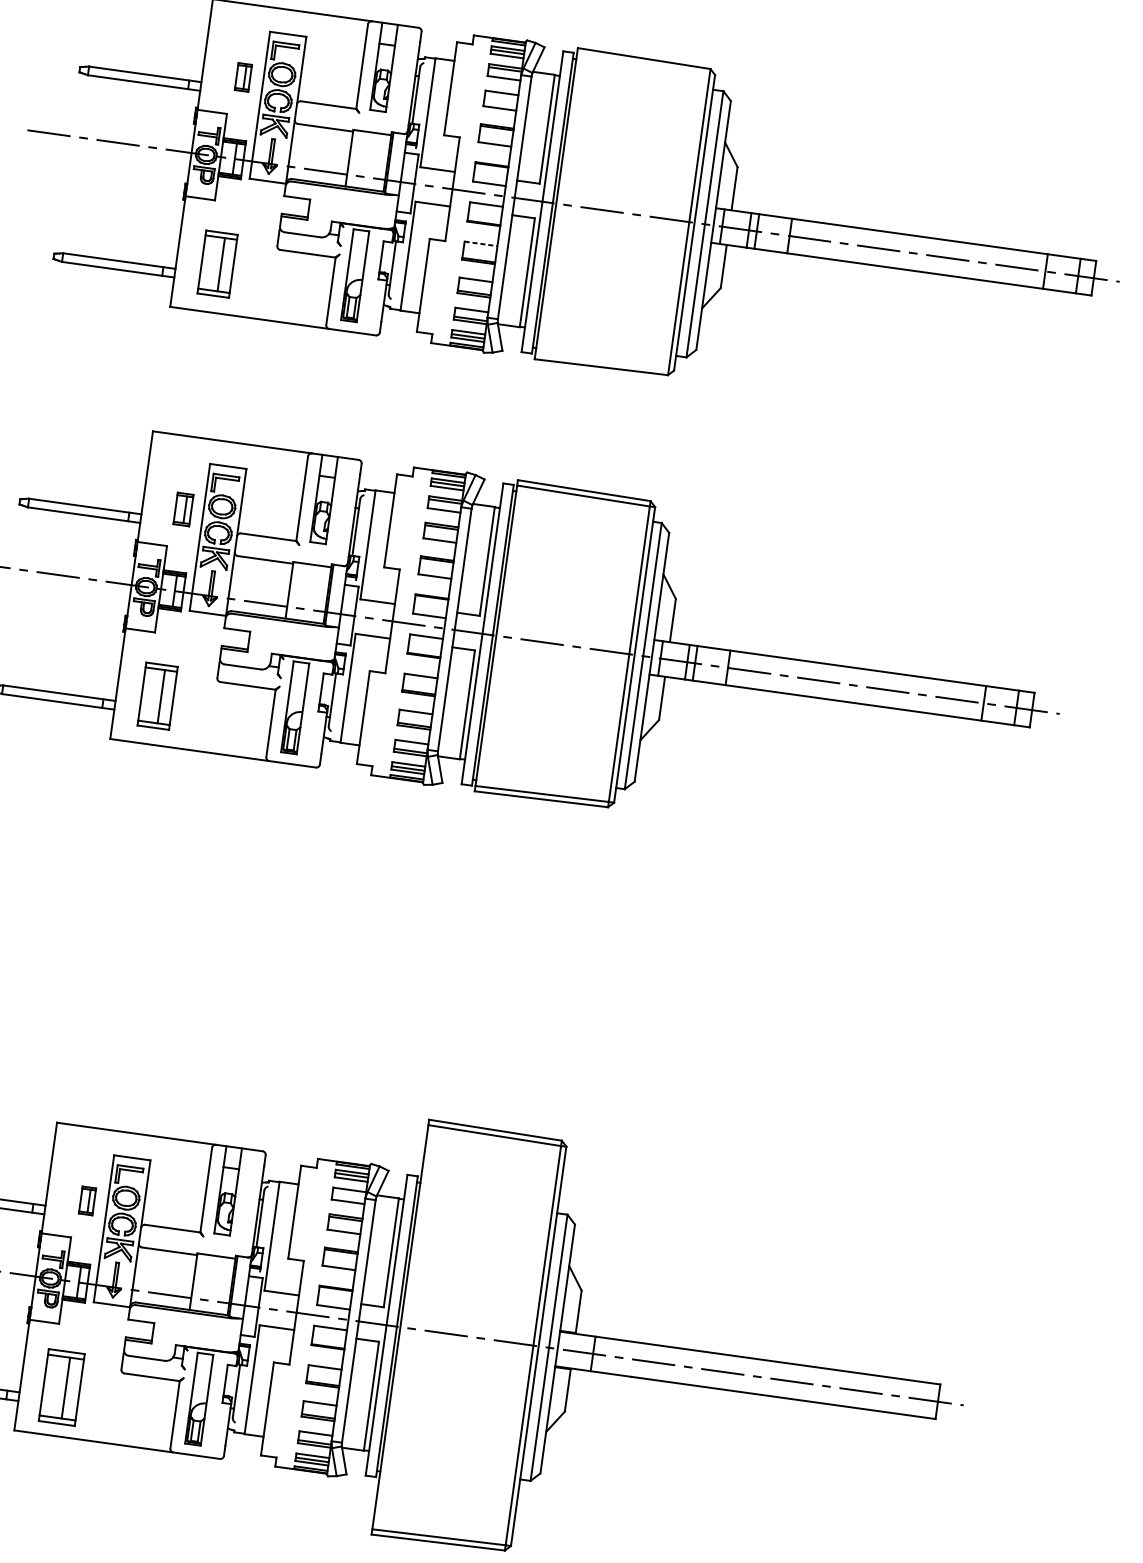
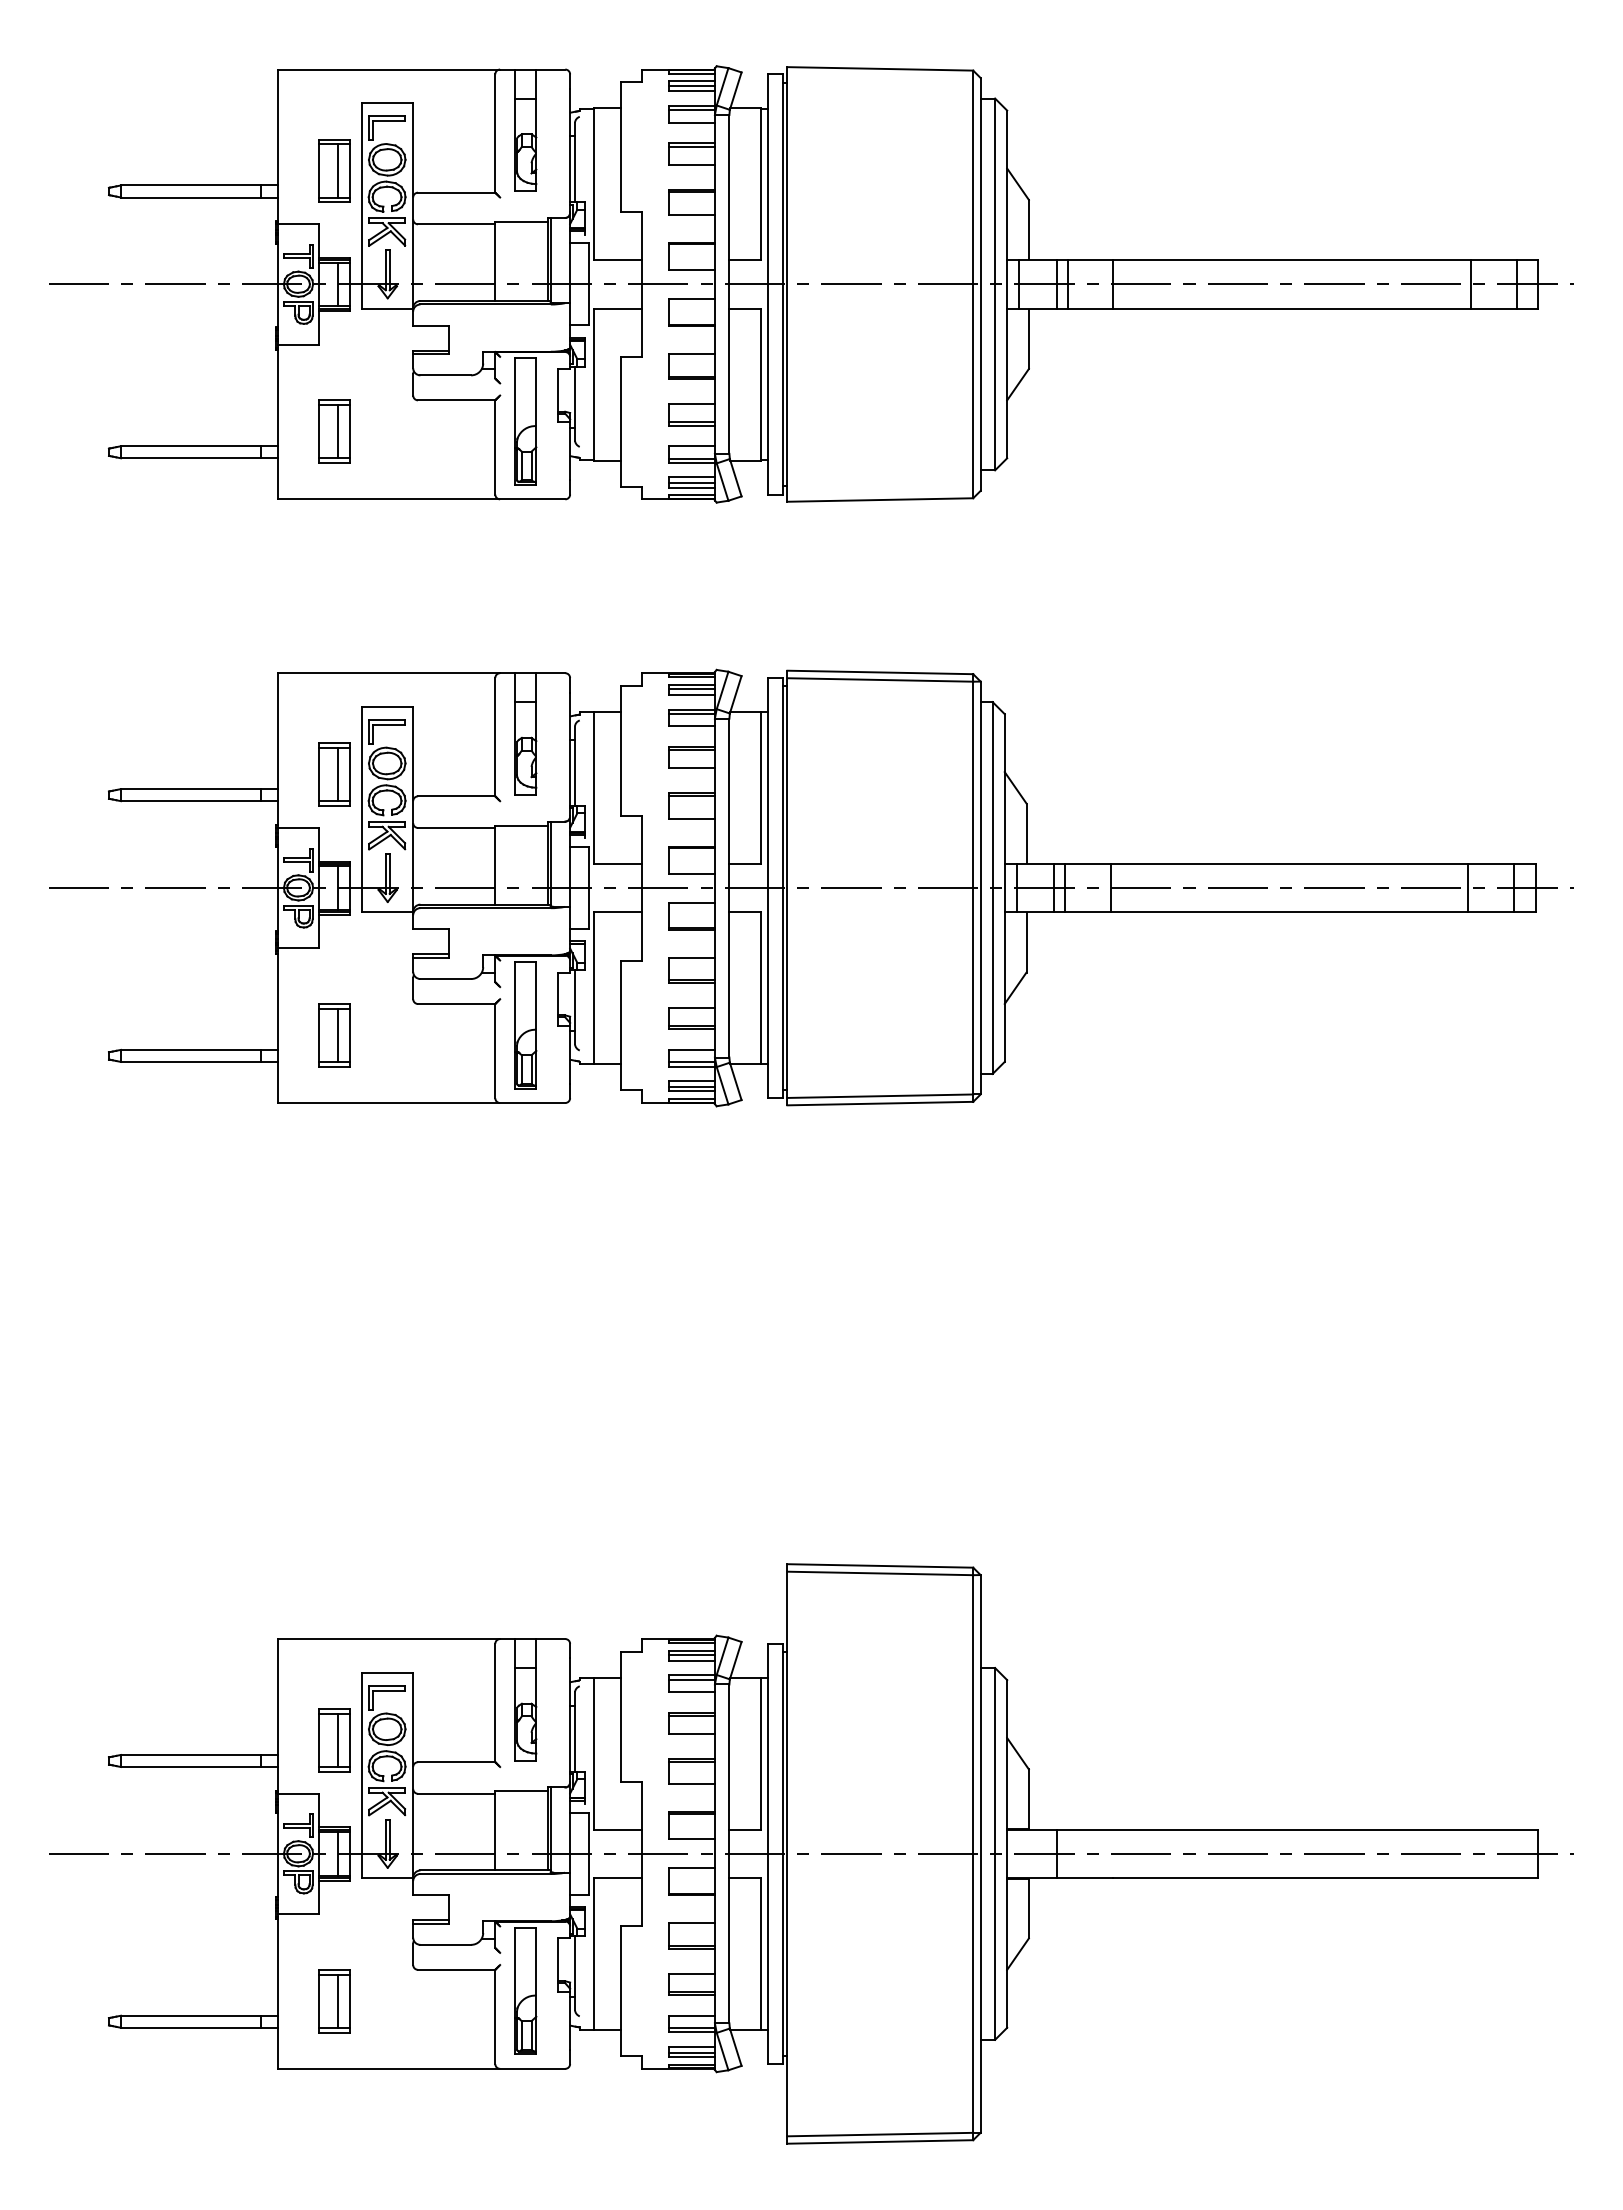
part: (243, 77) -> (334, 170), size x1.67
line: (501, 95) -> (691, 146), added
line: (480, 243) -> (691, 353), dashed -> solid
part: (217, 263) -> (334, 431), size x0.71
part: (183, 509) -> (334, 774), size x1.43
part: (157, 696) -> (334, 1035), size x0.71
line: (349, 1192) -> (691, 1679), added
part: (87, 1200) -> (334, 1740), size x1.67
part: (61, 1387) -> (334, 2001), size x0.62

